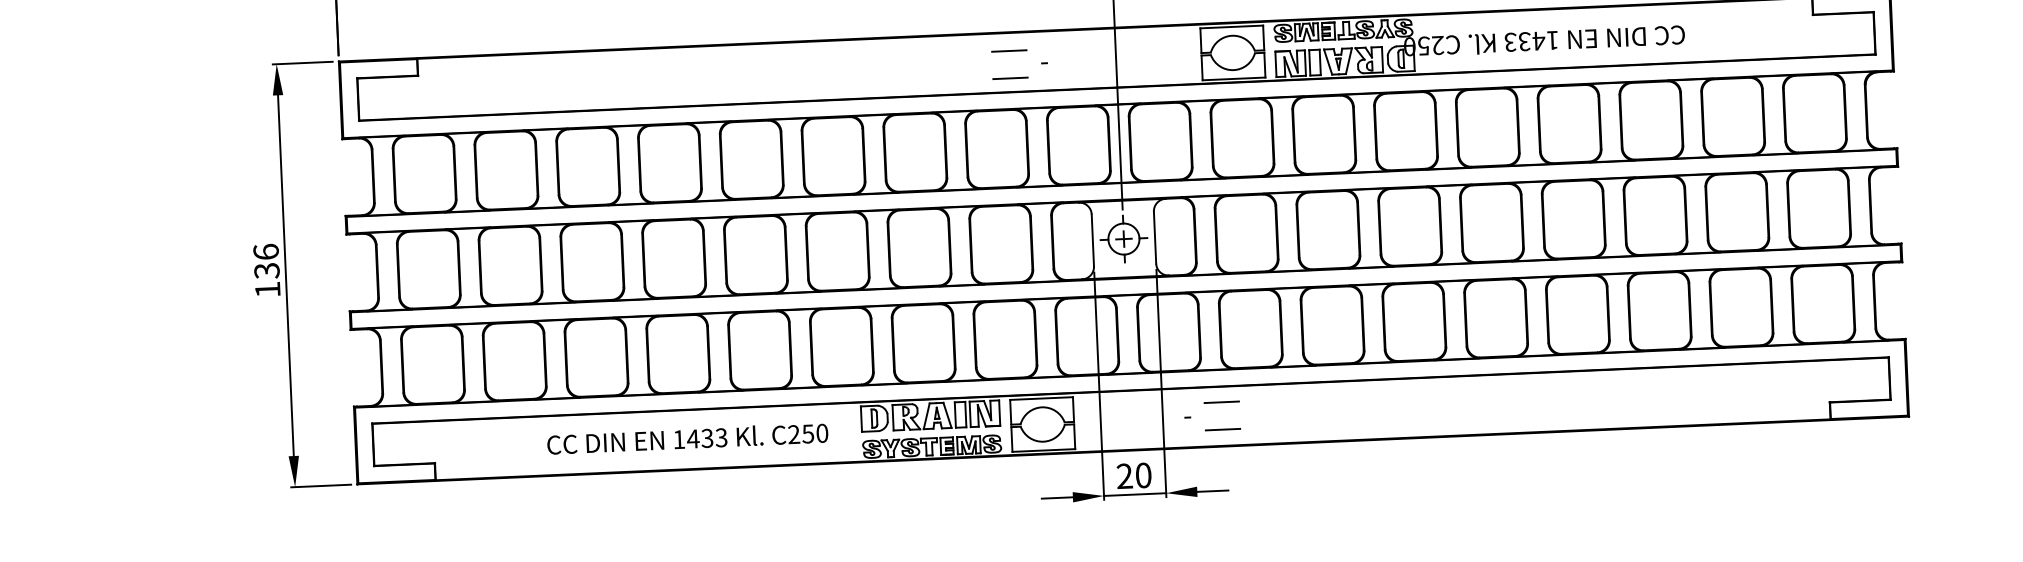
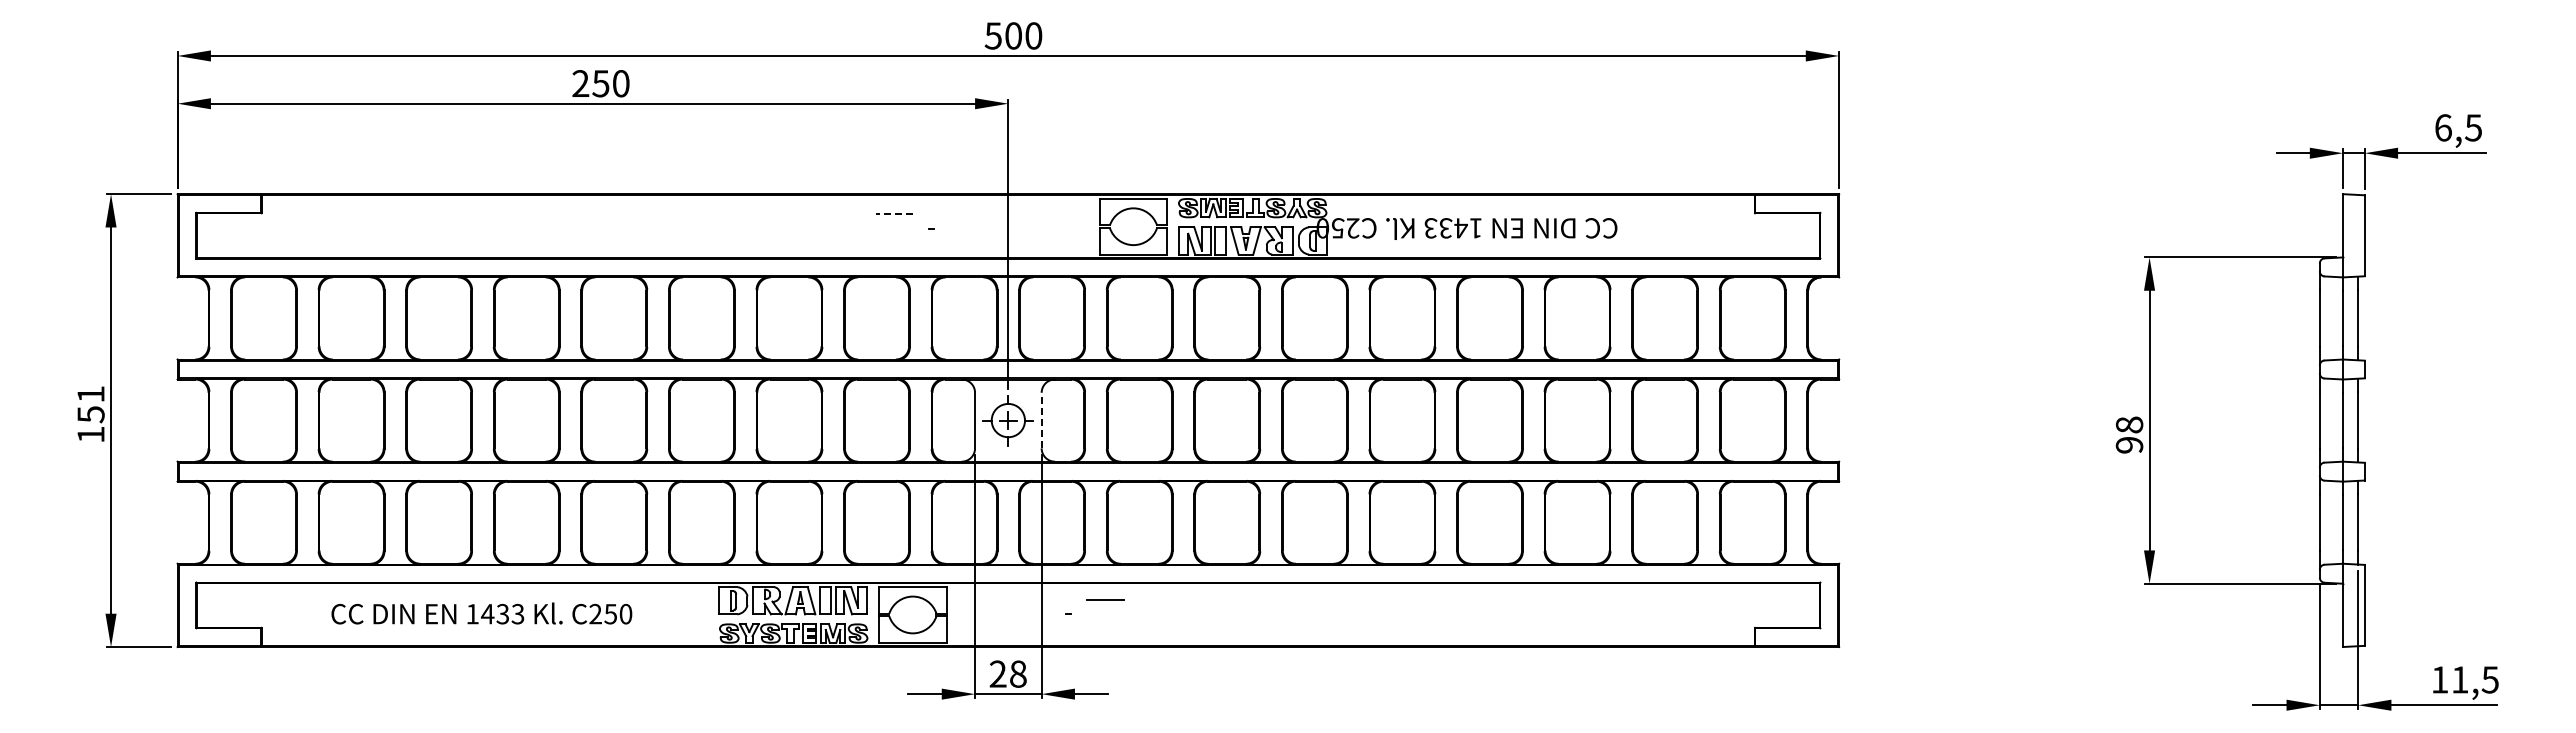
line: (1009, 51) -> (894, 214), solid -> dashed
line: (1010, 78) -> (894, 243), removed
line: (1154, 237) -> (1041, 420), solid -> dashed
text: (266, 260) -> (90, 403), 136 -> 151
line: (1222, 429) -> (1104, 628), removed
text: (687, 438) -> (481, 613), moved
text: (1143, 475) -> (1018, 674), 20 -> 28

